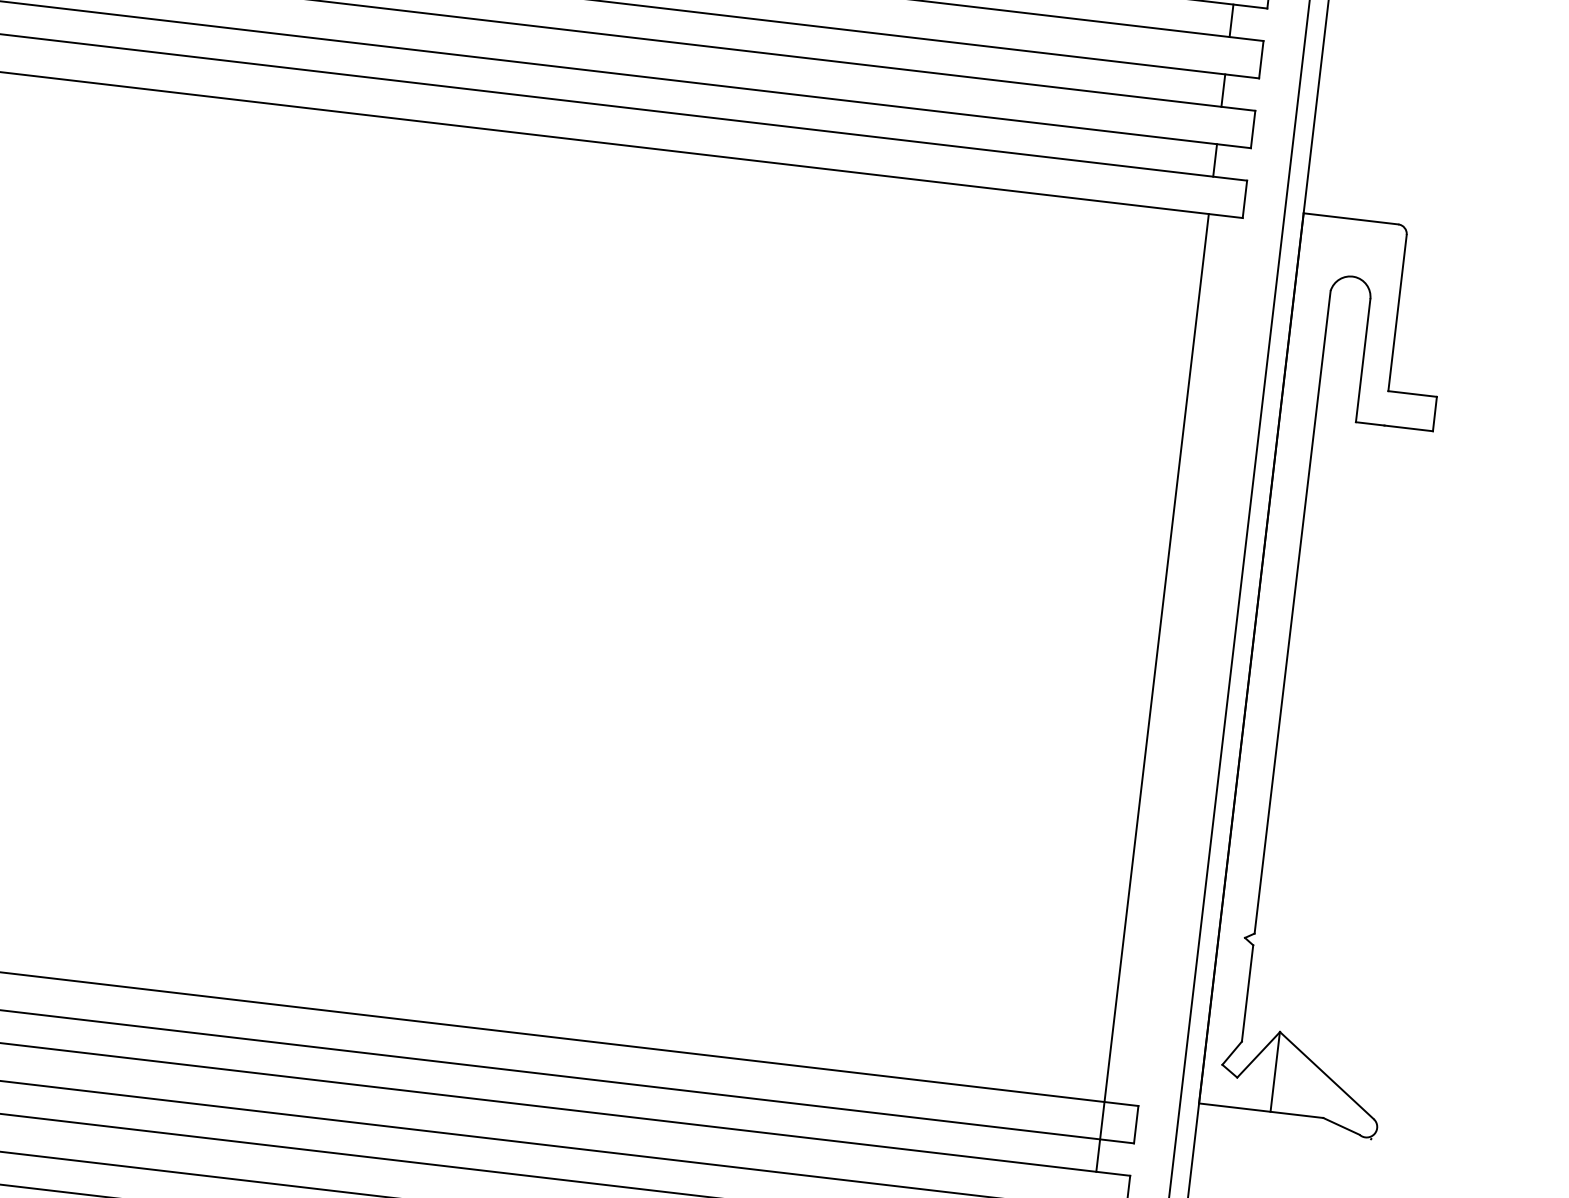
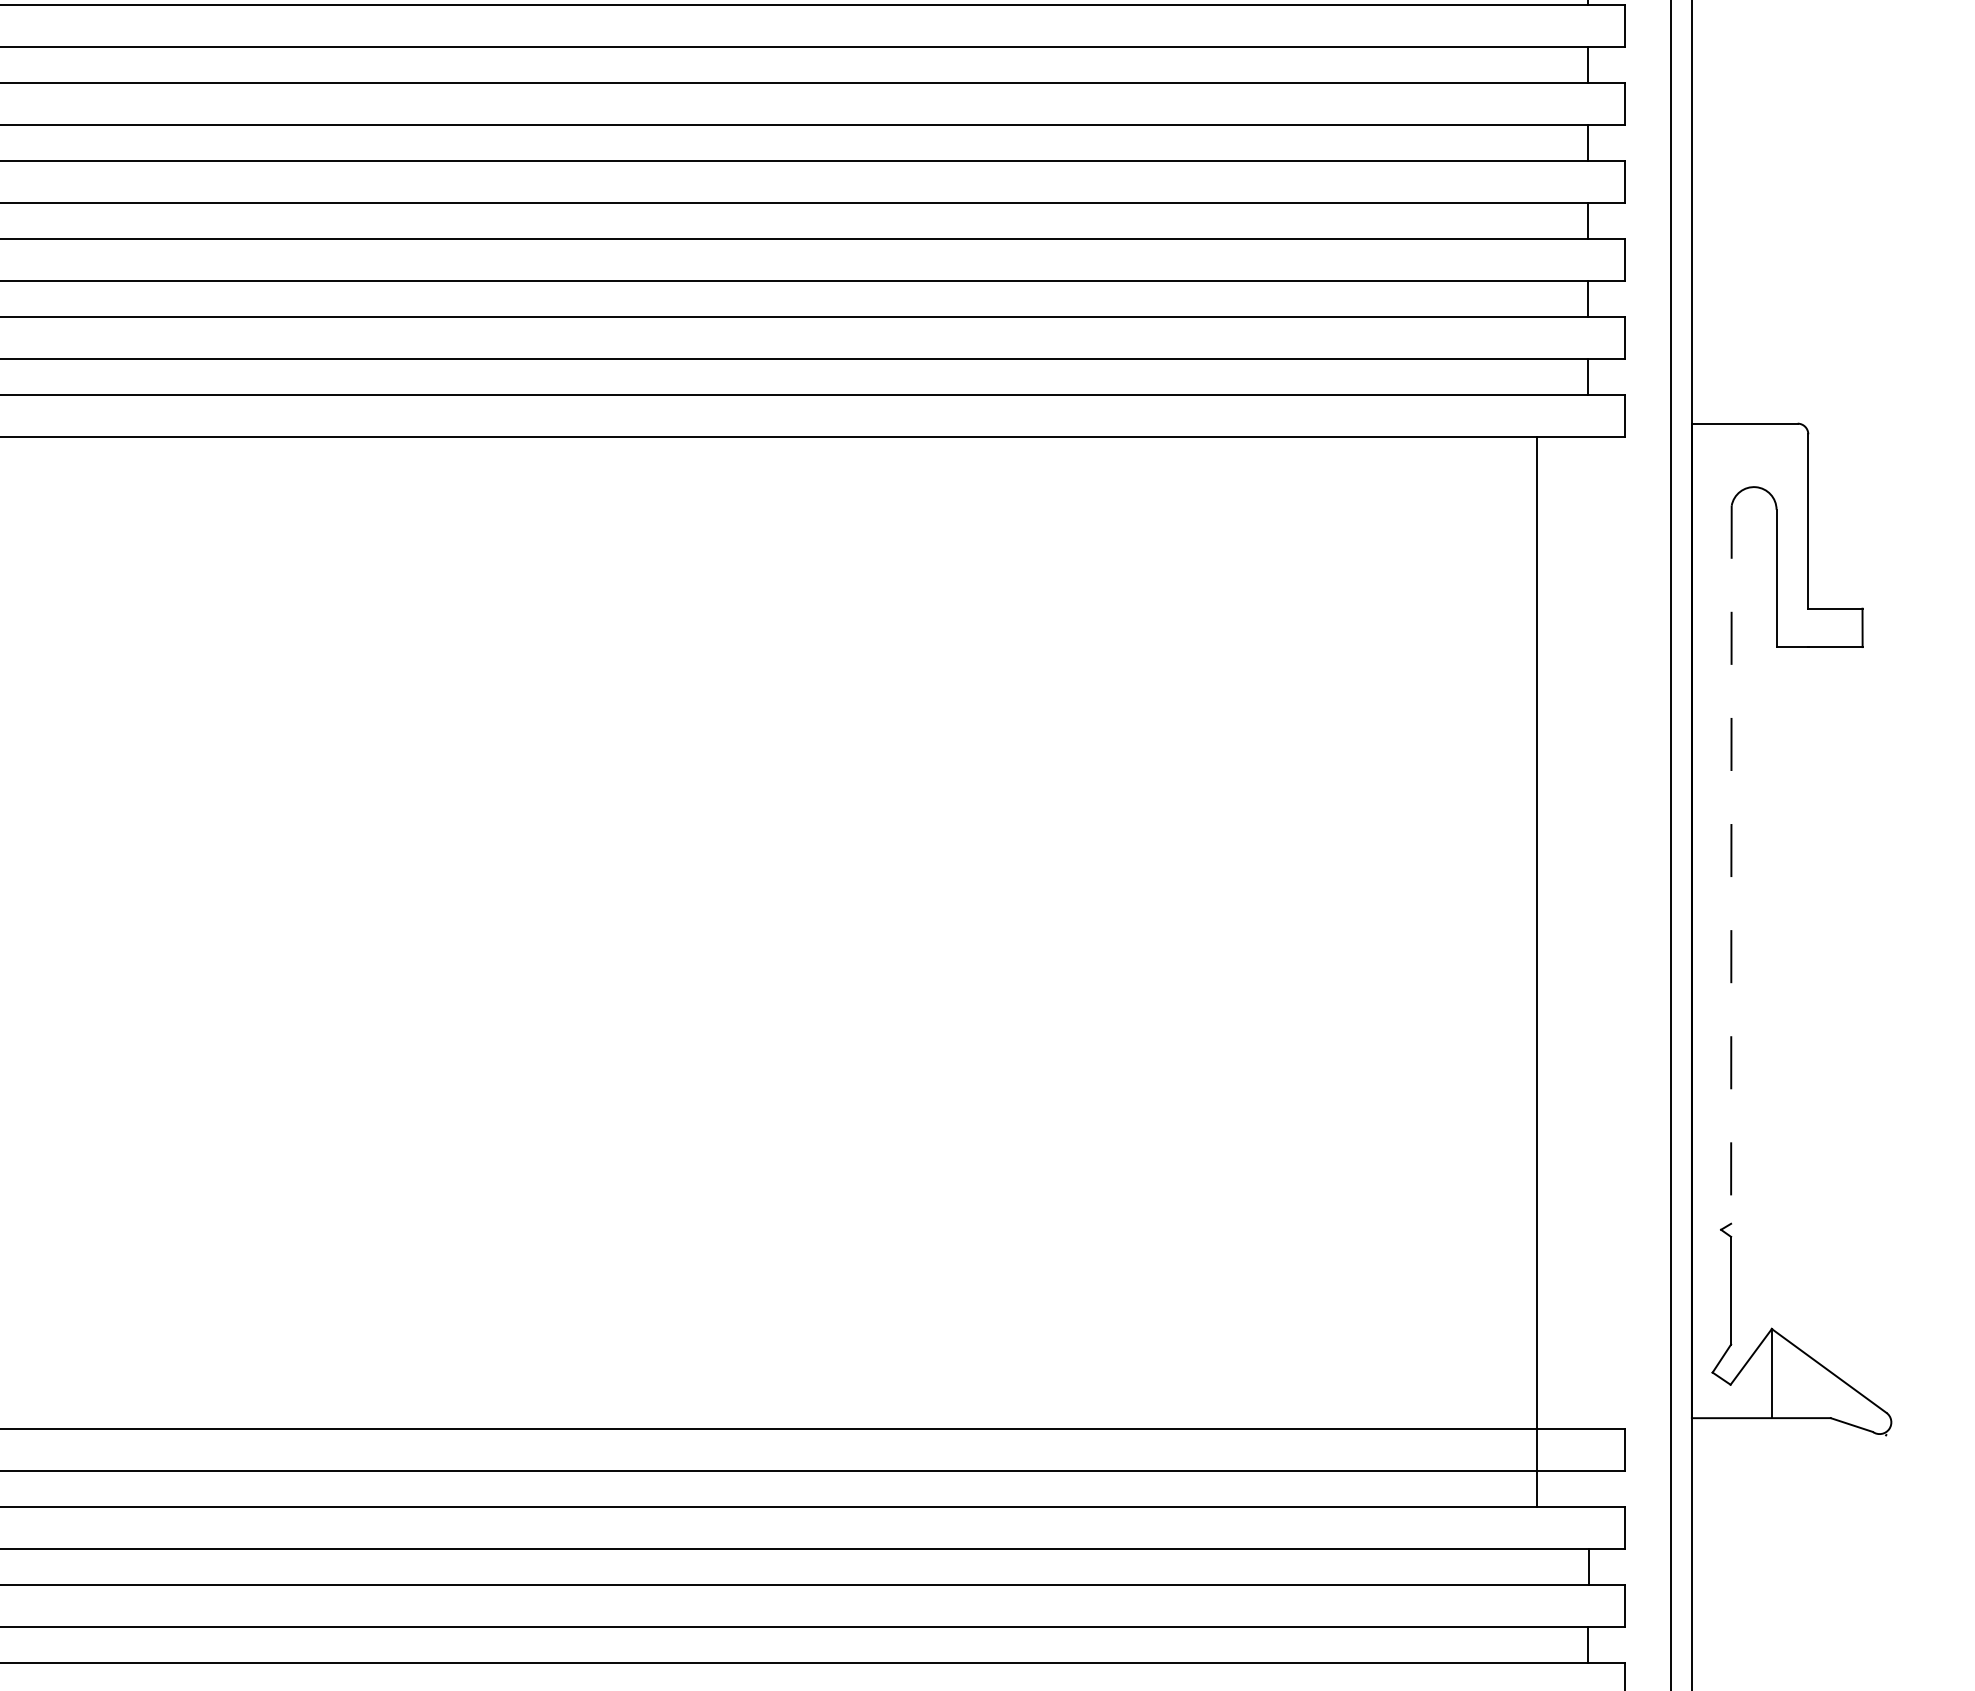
line: (1292, 612) -> (1731, 865), solid -> dashed
line: (1152, 692) -> (1536, 971), moved

